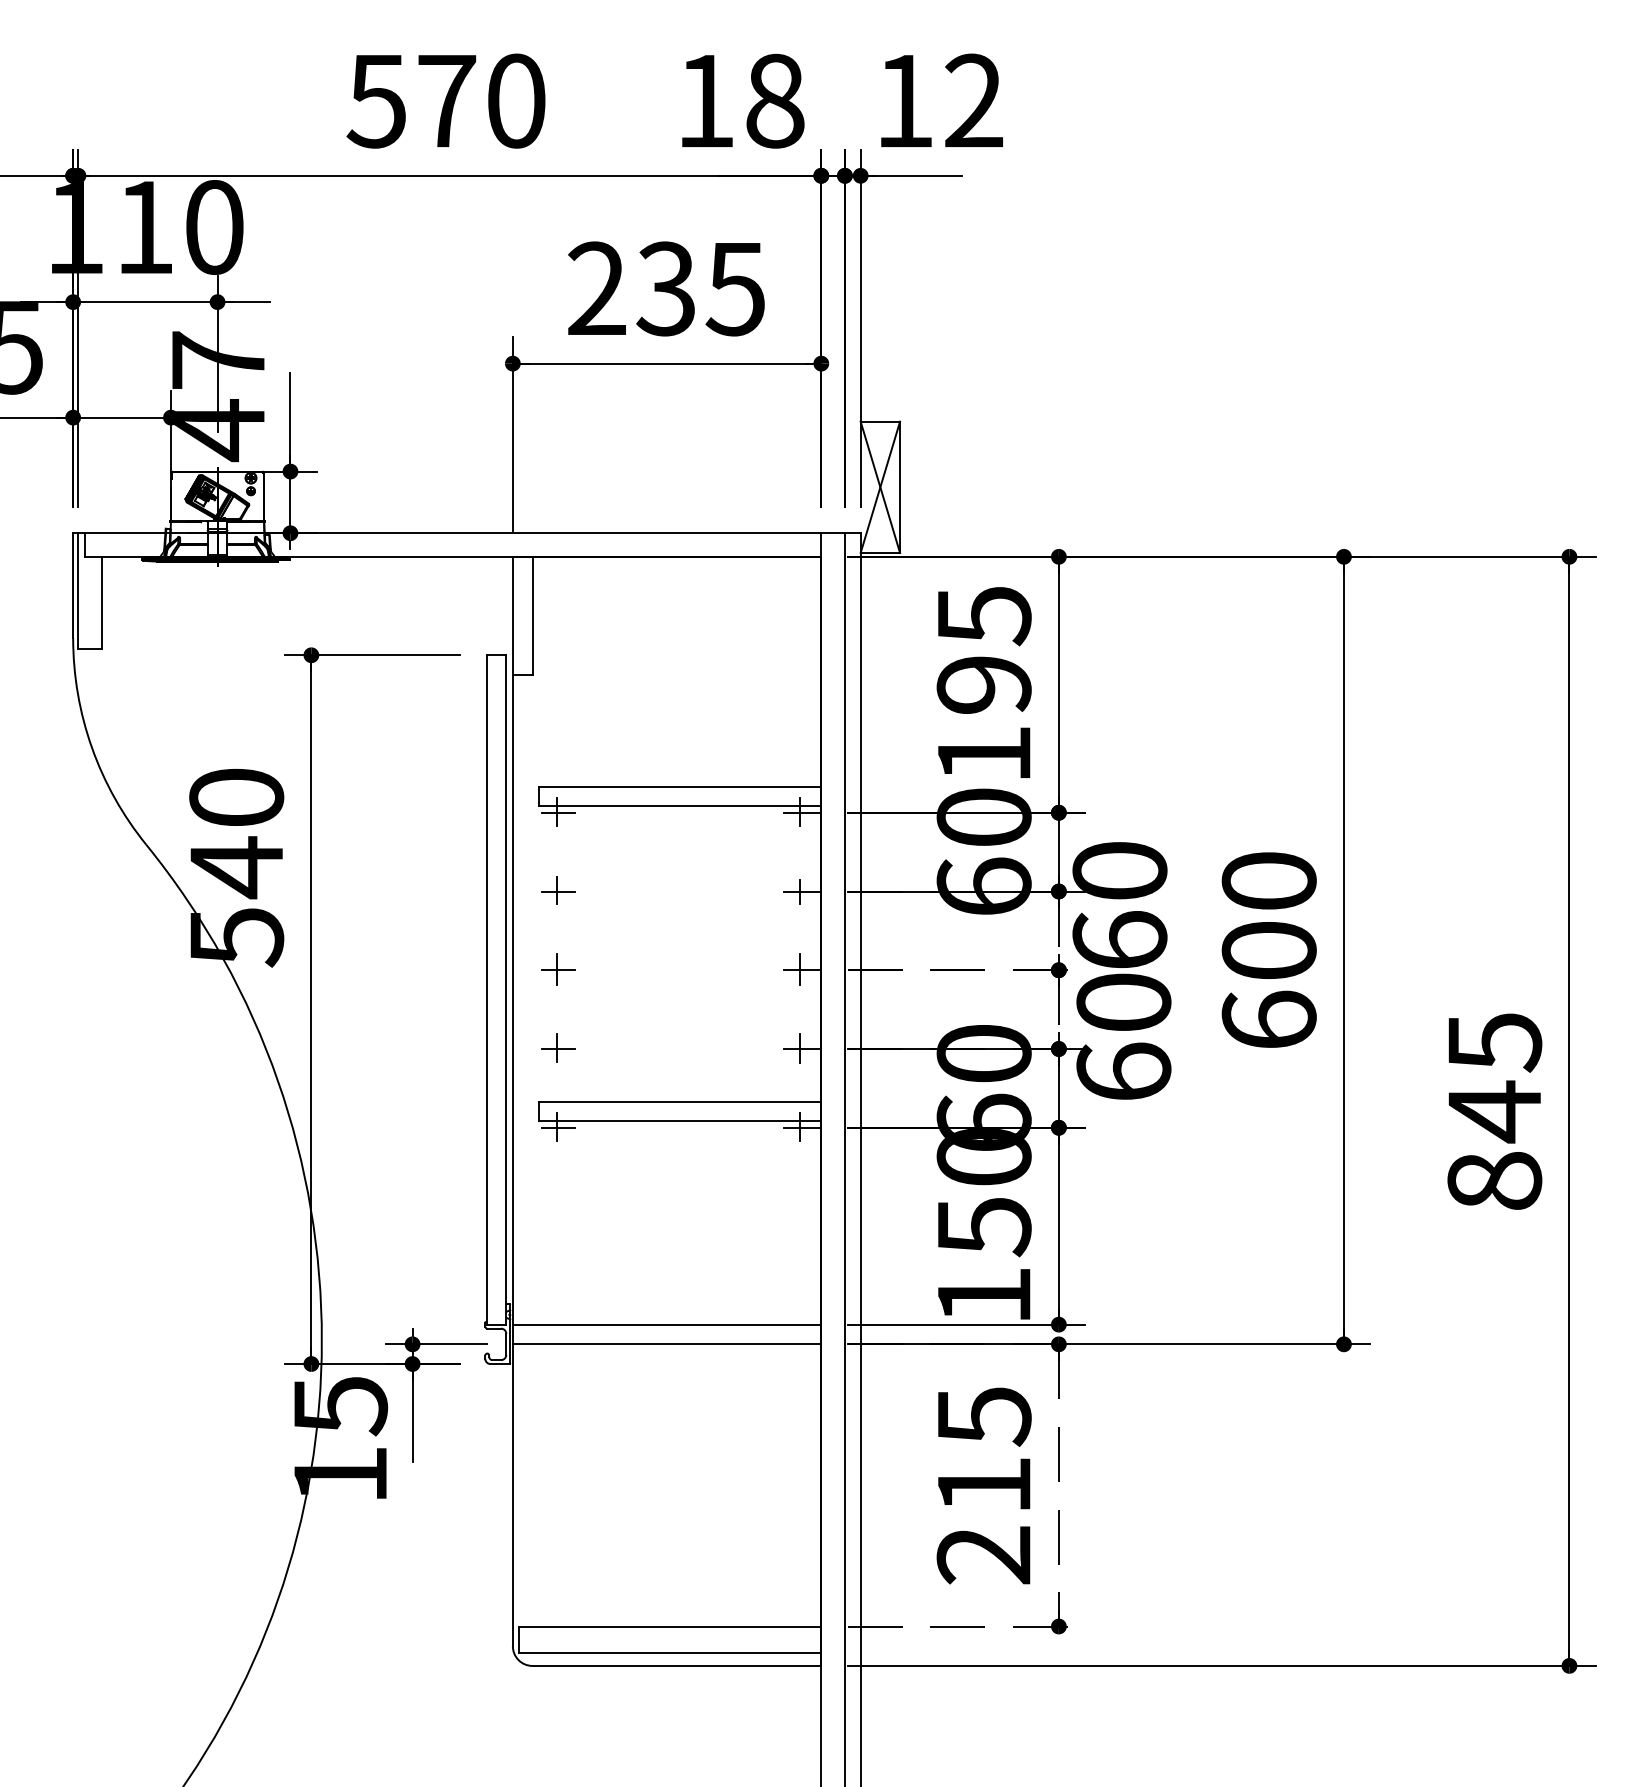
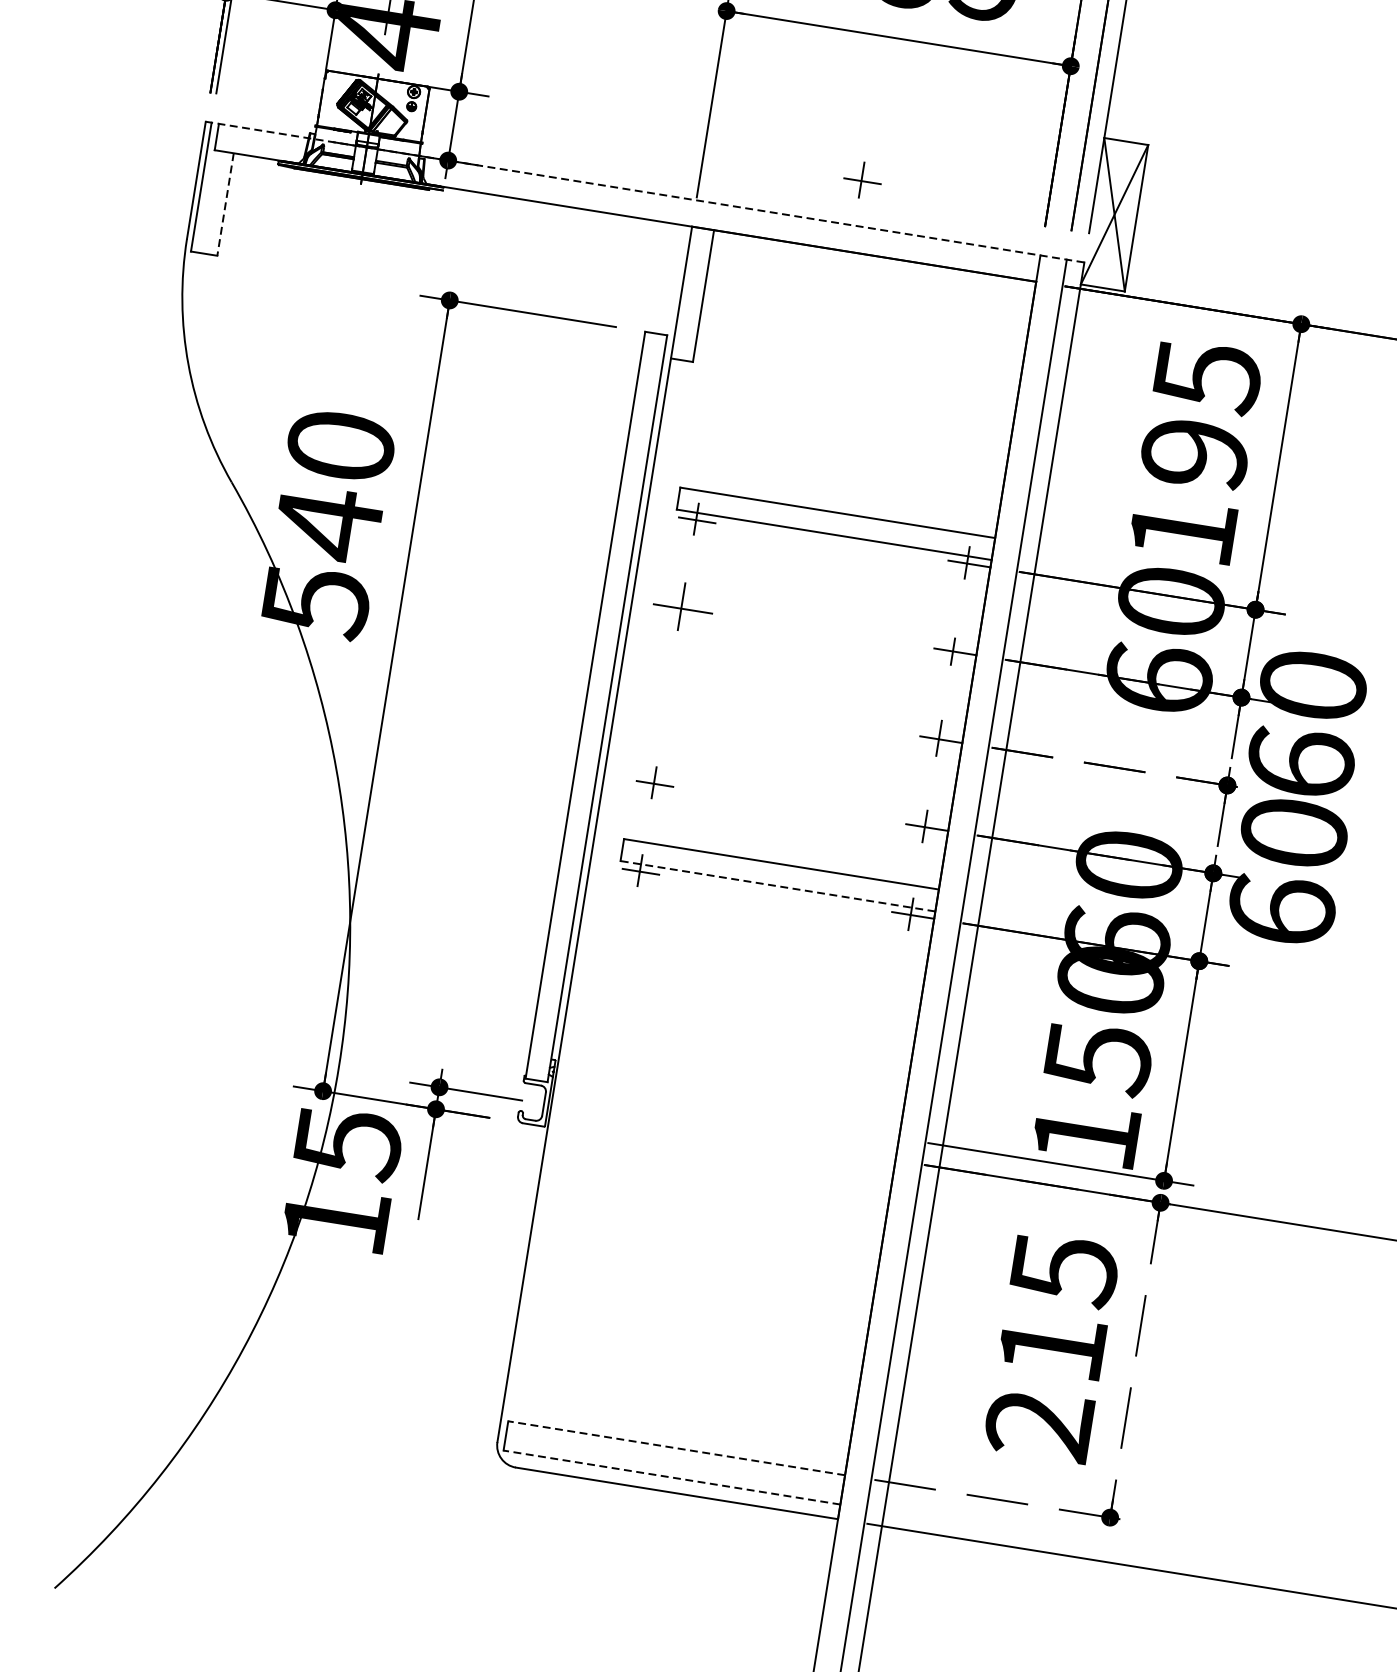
line: (466, 533) -> (644, 192), solid -> dashed
line: (102, 602) -> (226, 204), solid -> dashed
part: (558, 890) -> (683, 607), size x1.6
part: (558, 969) -> (862, 180), moved
line: (679, 1121) -> (777, 886), solid -> dashed
line: (666, 1324) -> (726, 1110), removed
line: (666, 1344) -> (722, 1132), removed
line: (670, 1626) -> (676, 1448), solid -> dashed
line: (670, 1652) -> (672, 1477), solid -> dashed

